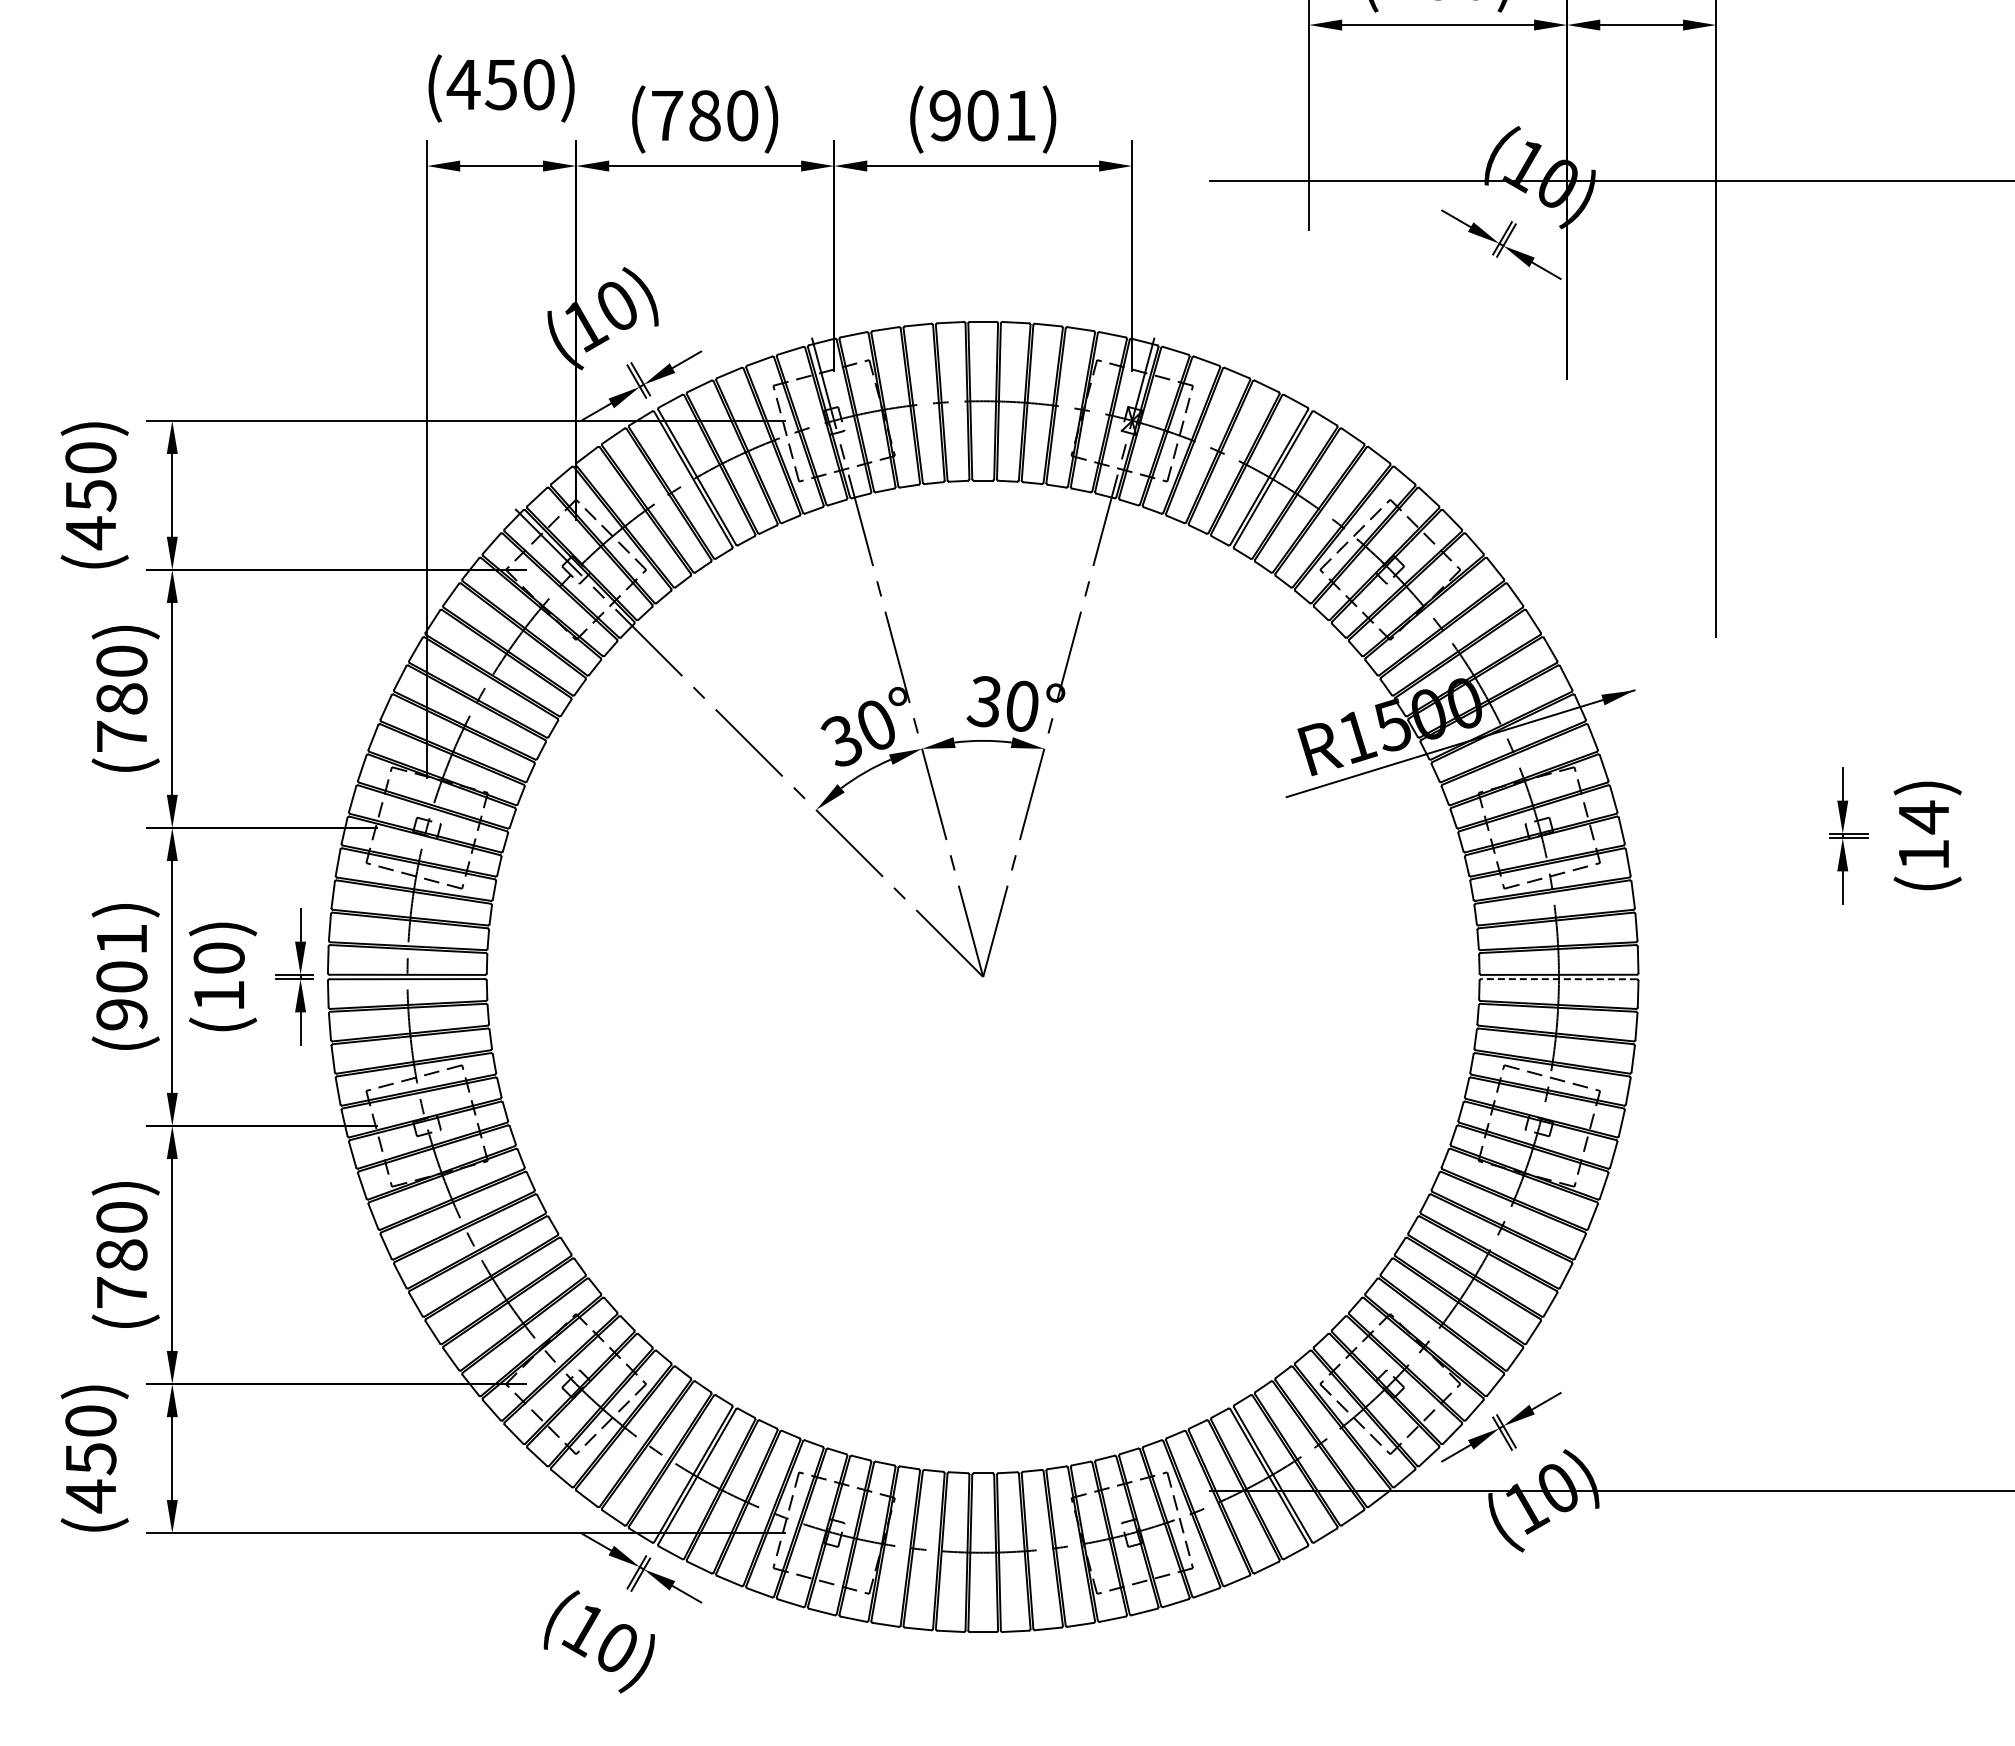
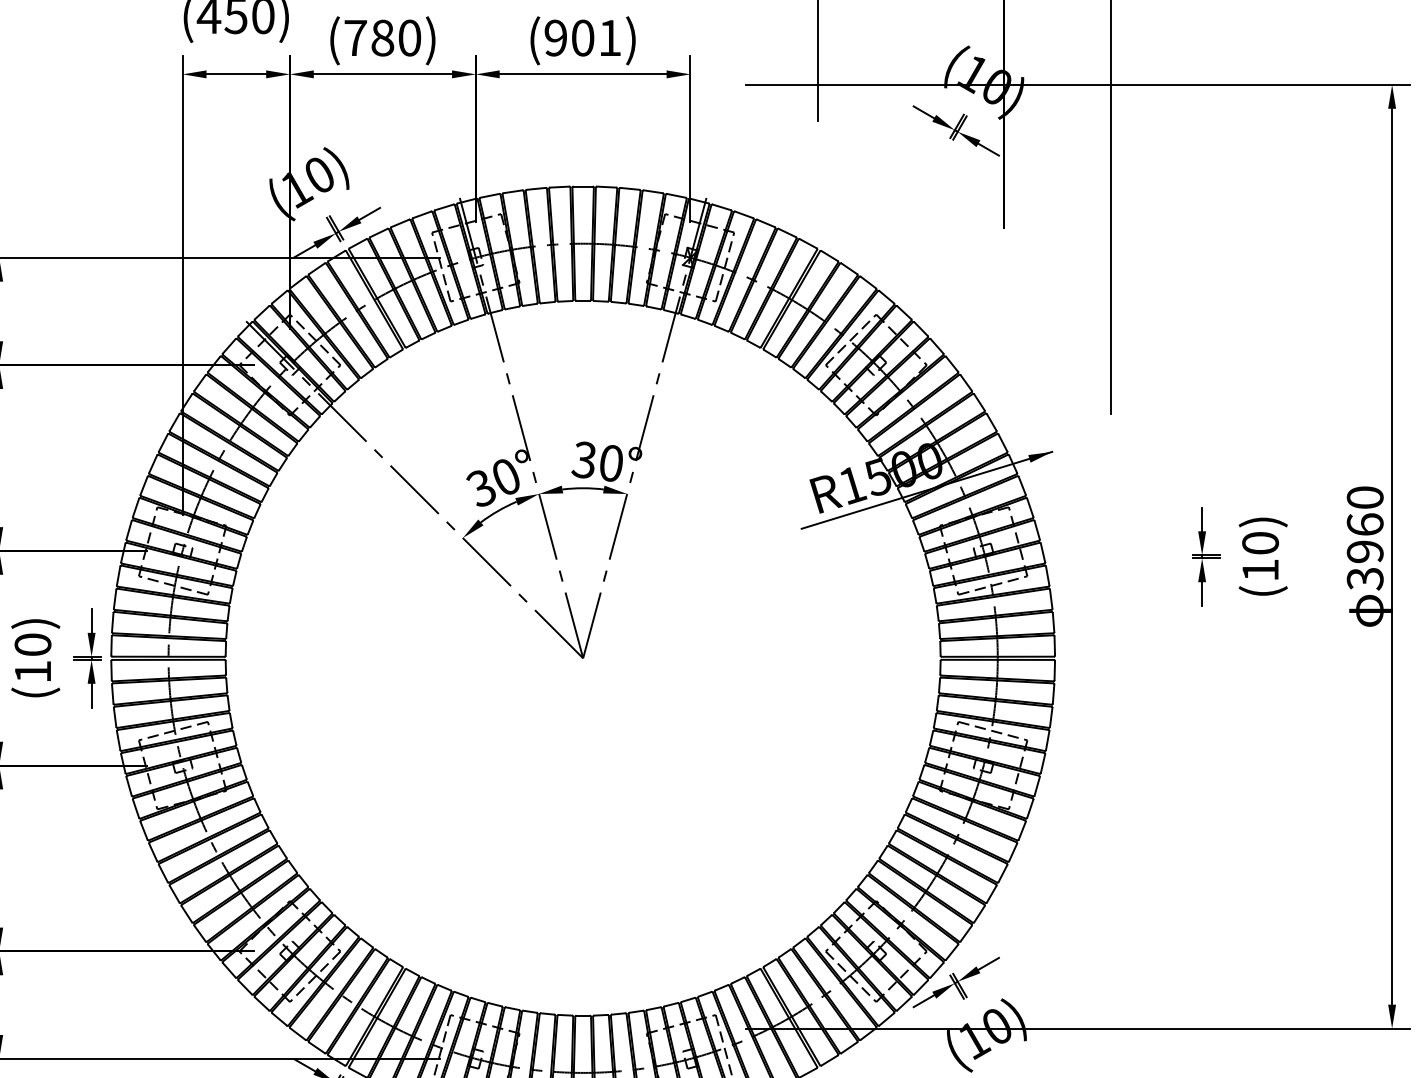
text: (1923, 817) -> (1260, 543), (14) -> (10)
line: (1559, 979) -> (998, 660), dashed -> solid

